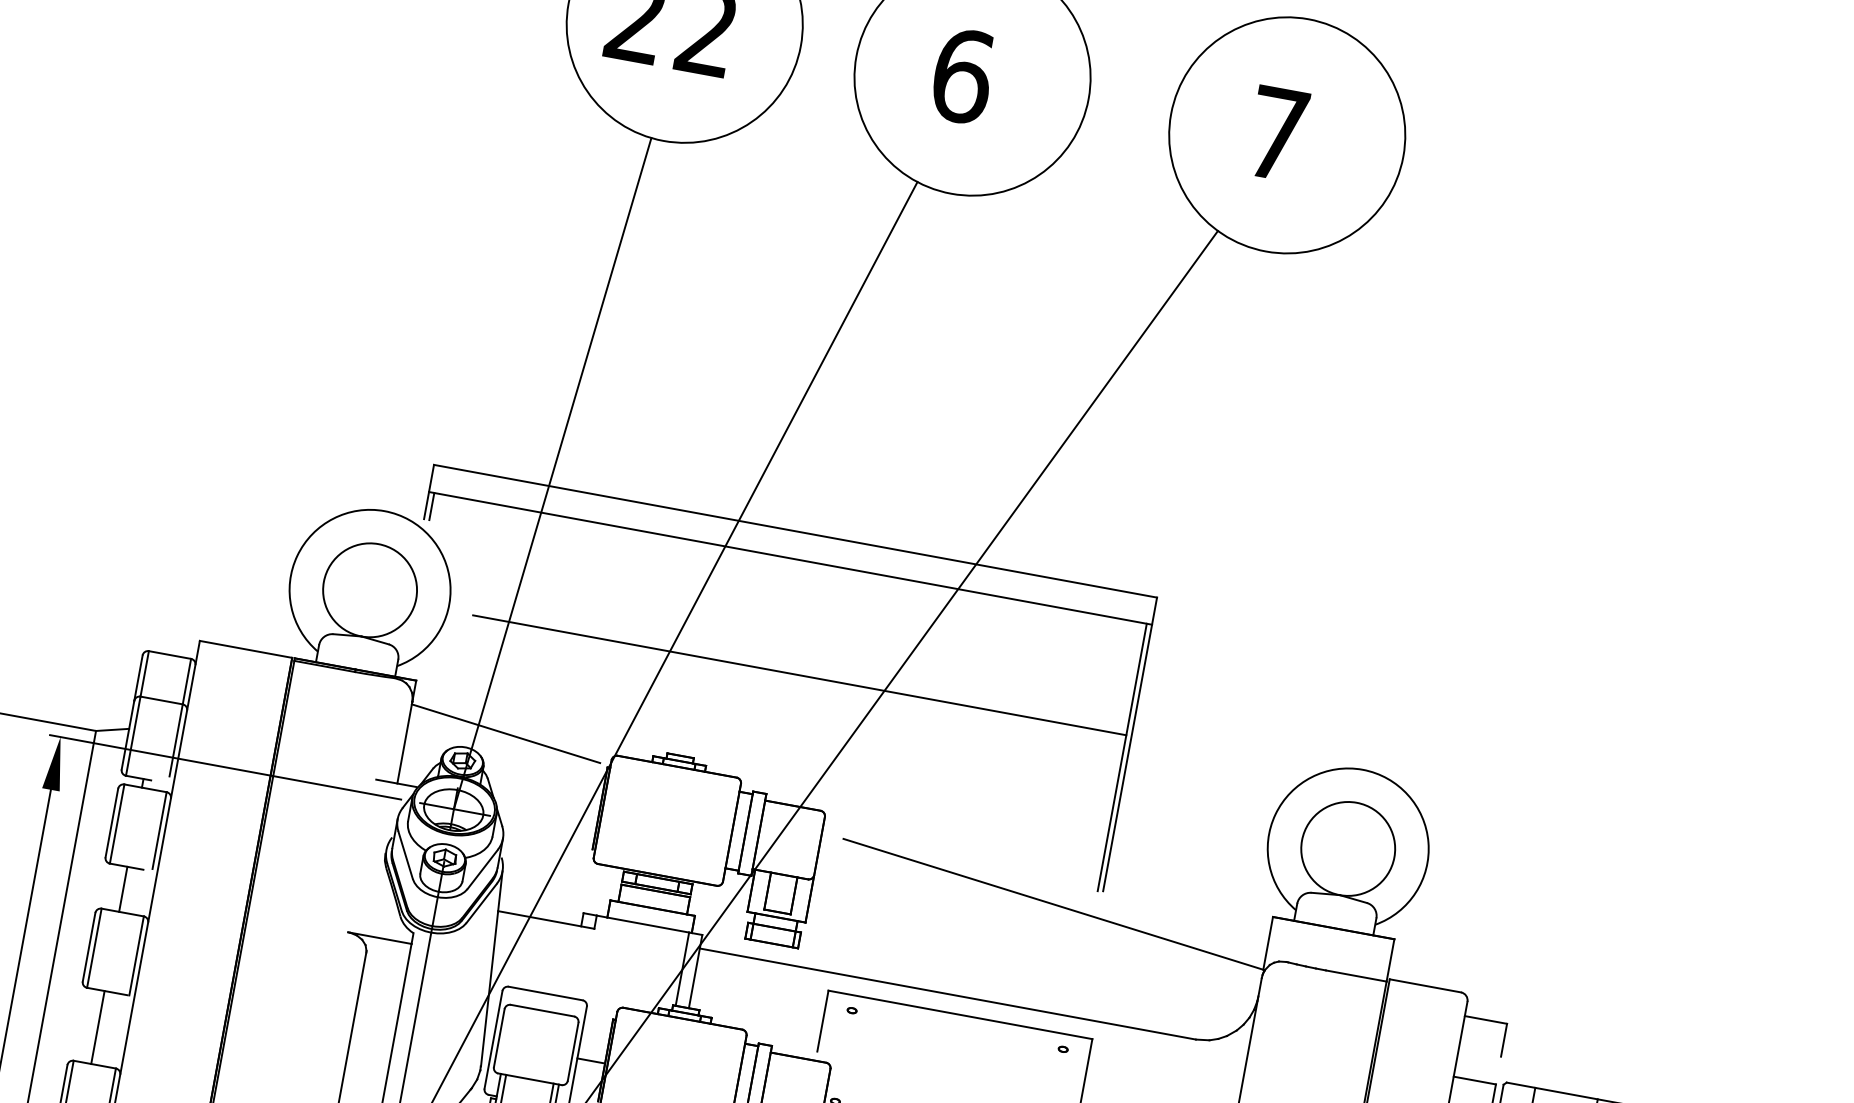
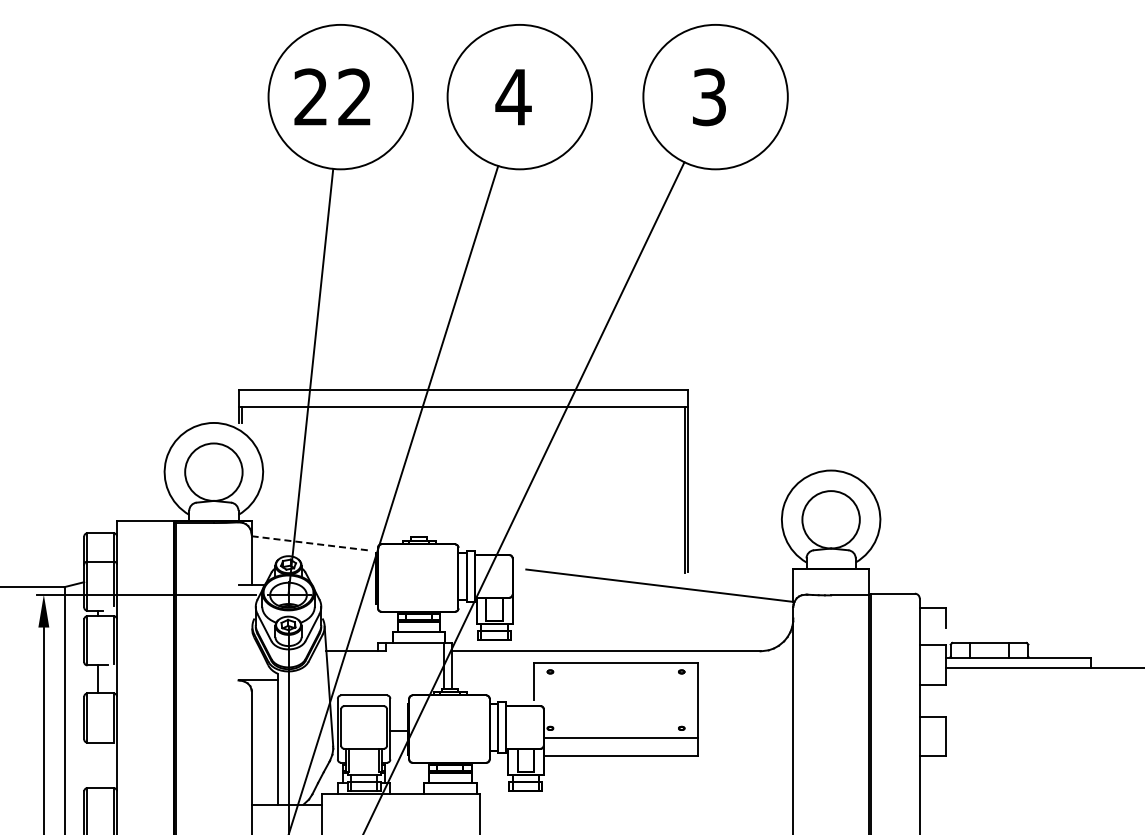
text: (962, 76) -> (513, 97), 6 -> 4
text: (1277, 134) -> (709, 97), 7 -> 3
line: (799, 674) -> (481, 475), removed
line: (507, 734) -> (312, 543), solid -> dashed
line: (98, 1027) -> (98, 765), removed

